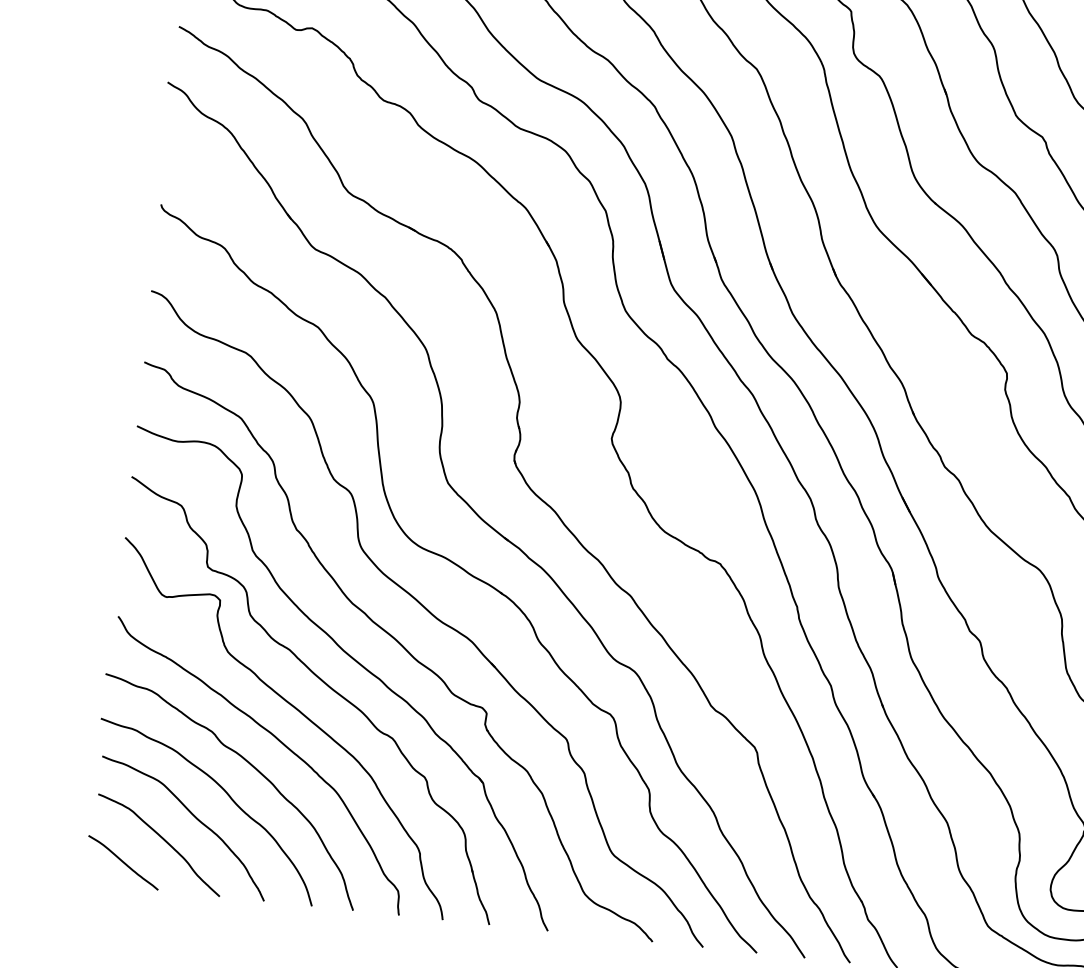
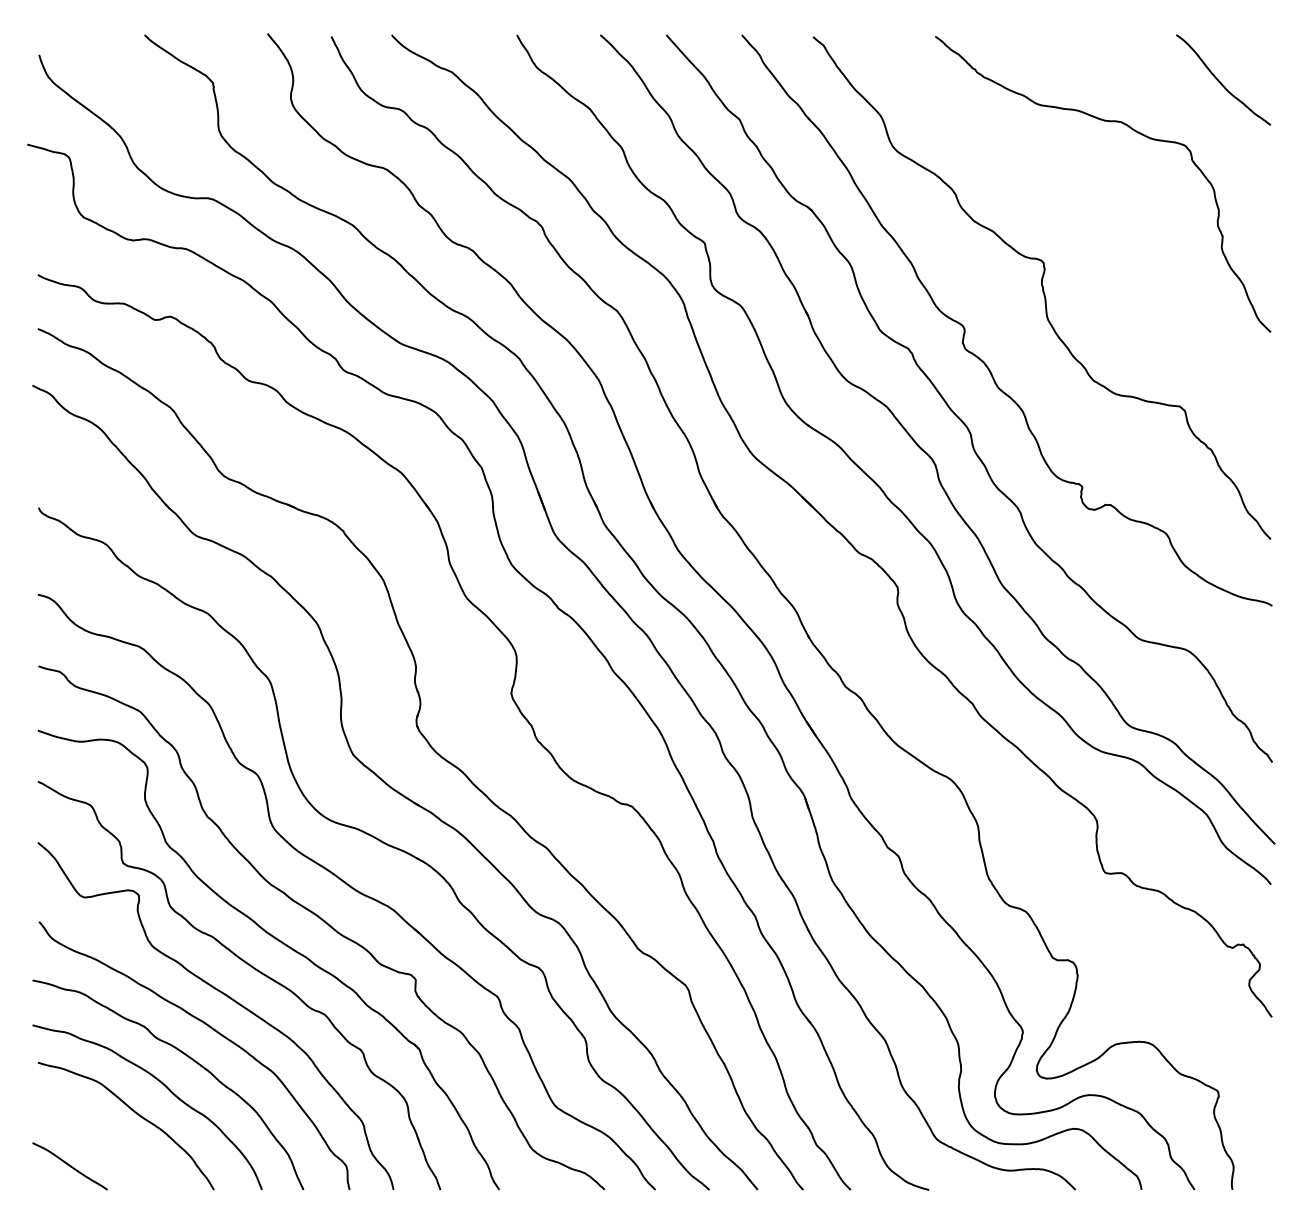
curve: (164, 841) -> (108, 1140), removed

